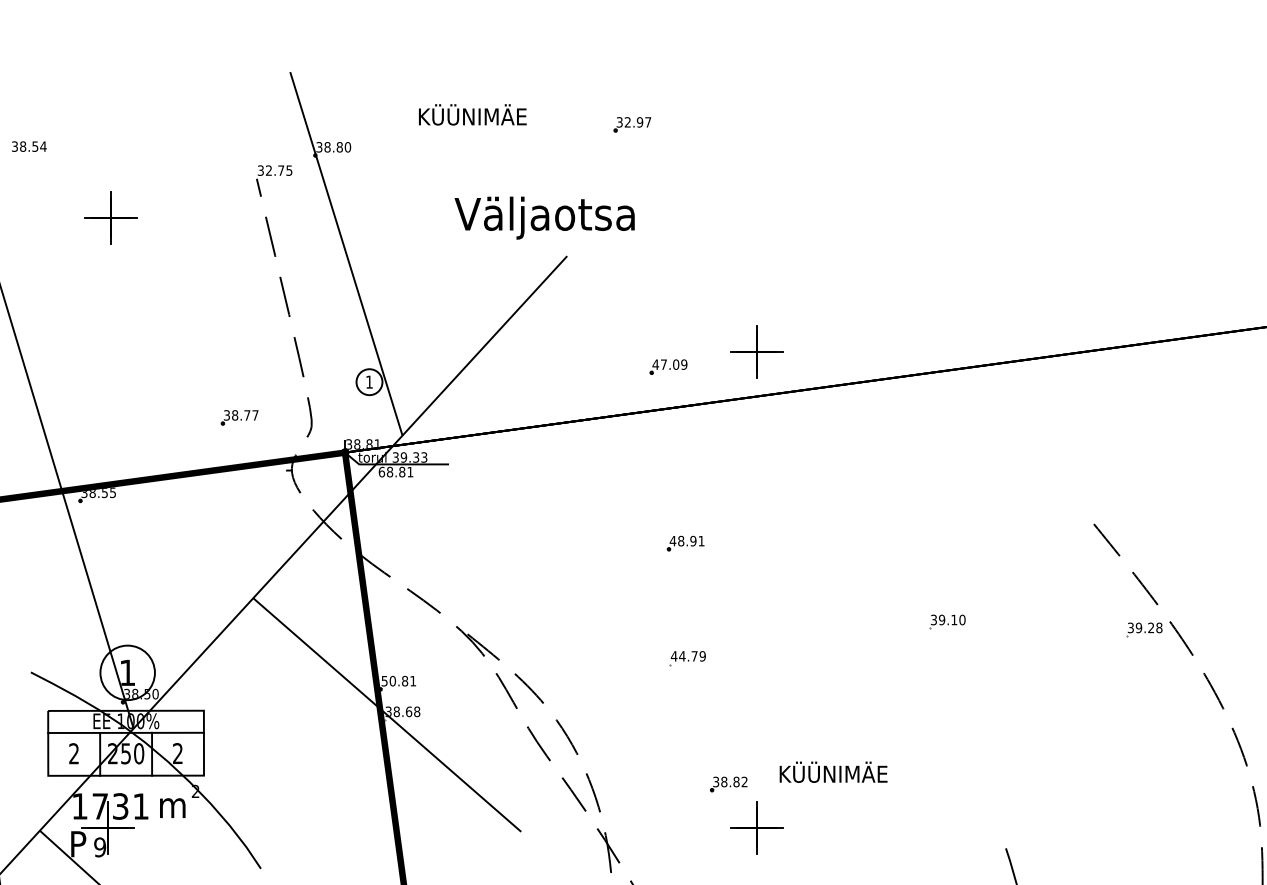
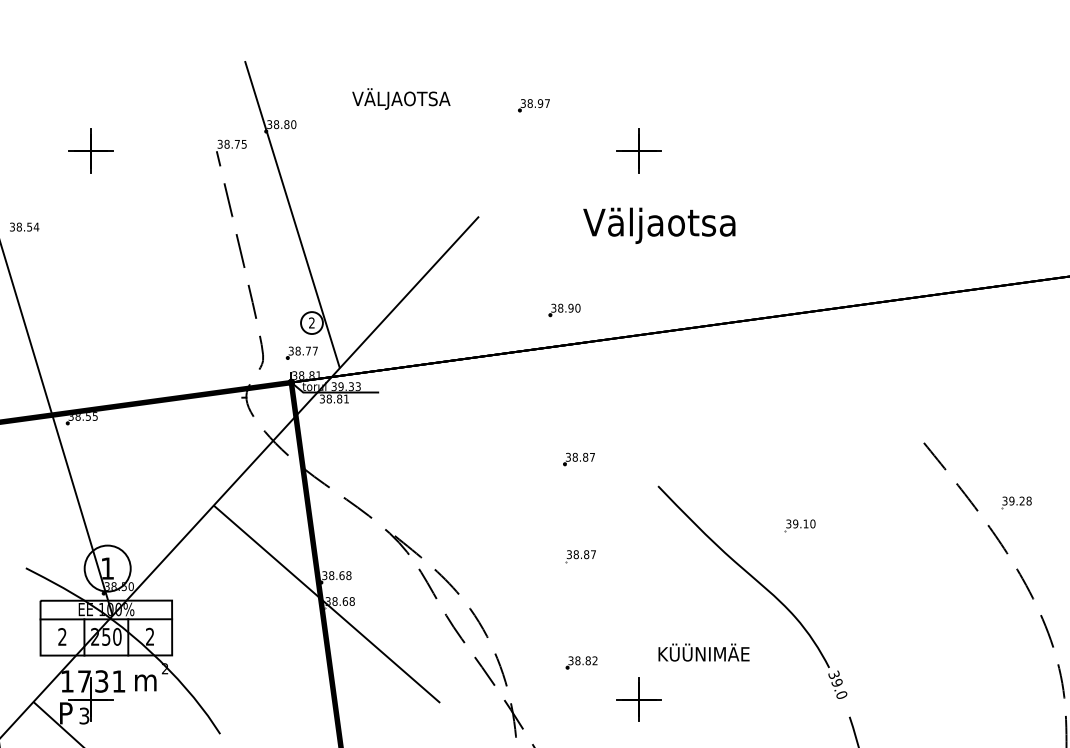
text: (475, 116) -> (401, 98), KÜÜNIMÄE -> VÄLJAOTSA
text: (627, 122) -> (529, 103), 32.97 -> 38.97
text: (29, 146) -> (24, 227), moved
text: (269, 170) -> (227, 144), 32.75 -> 38.75
part: (110, 217) -> (90, 150), moved
text: (544, 217) -> (659, 225), moved
part: (756, 351) -> (638, 150), moved
text: (669, 364) -> (565, 308), 47.09 -> 38.90
text: (369, 381) -> (311, 322), 1 -> 2
part: (239, 417) -> (301, 352), moved
text: (381, 471) -> (322, 398), 68.81 -> 38.81
text: (686, 540) -> (579, 456), 48.91 -> 38.87
part: (1144, 629) -> (1016, 502), moved
text: (687, 656) -> (580, 554), 44.79 -> 38.87
text: (399, 680) -> (337, 575), 50.81 -> 38.68
part: (900, 692) -> (760, 585), added
part: (728, 784) -> (581, 662), moved
text: (100, 847) -> (84, 716), 9 -> 3

